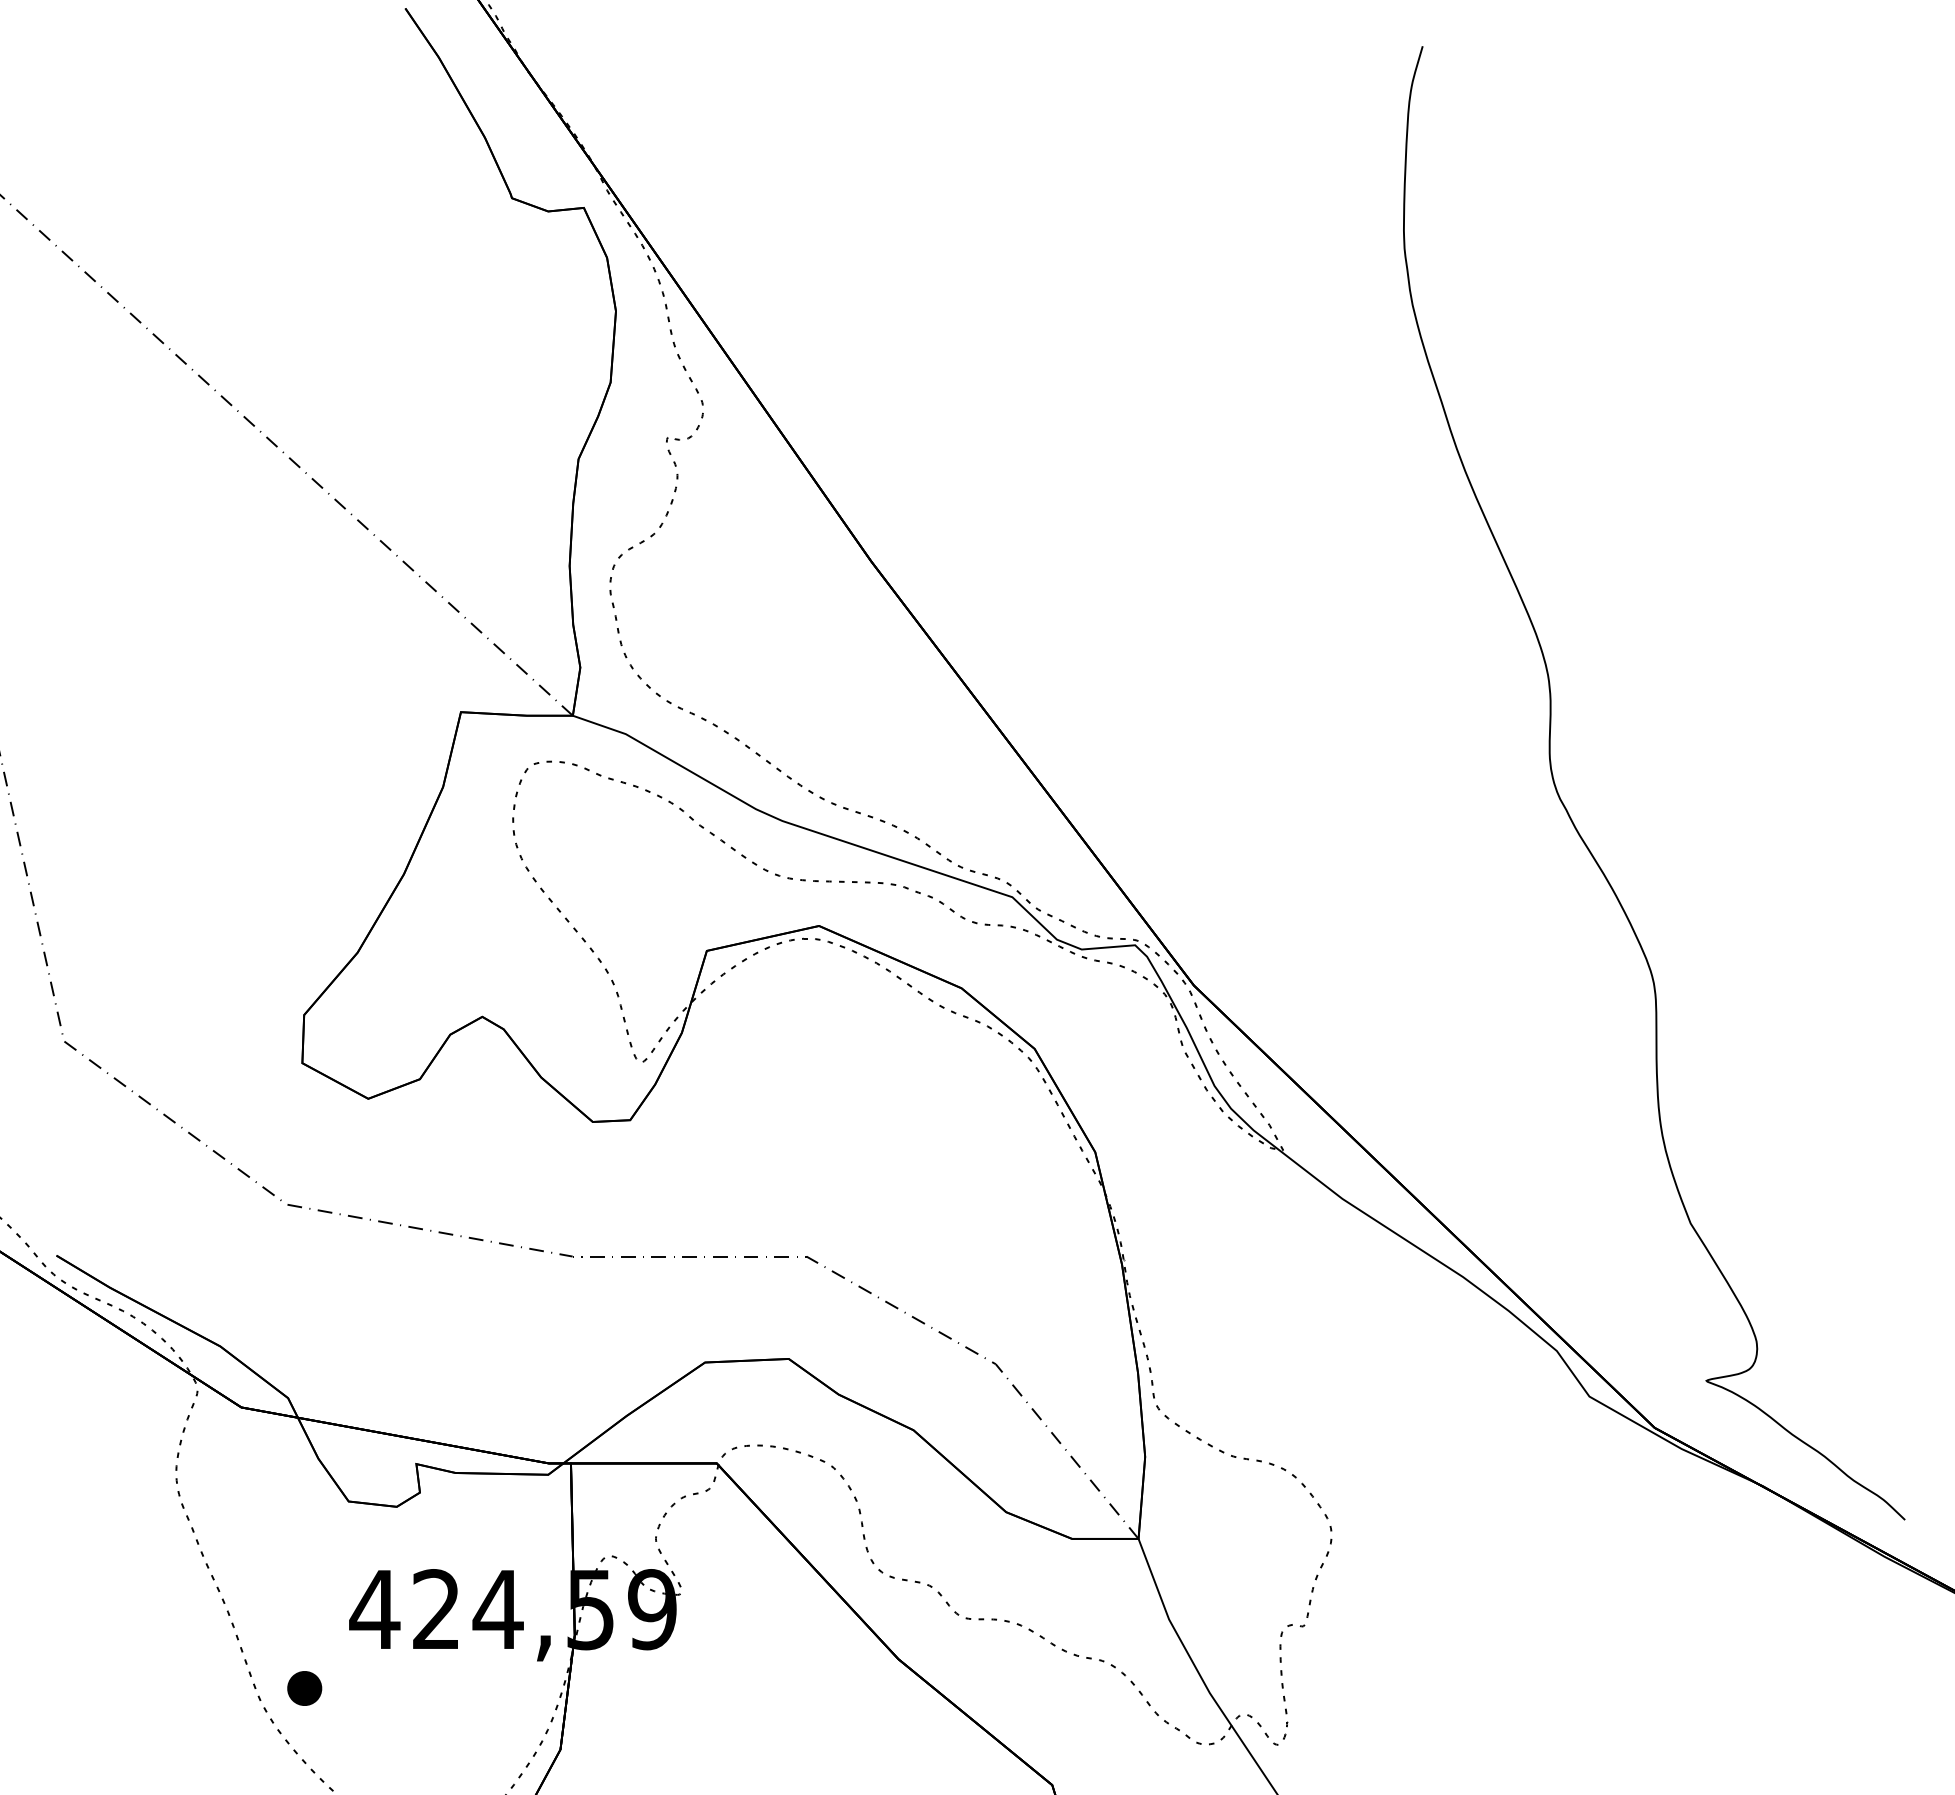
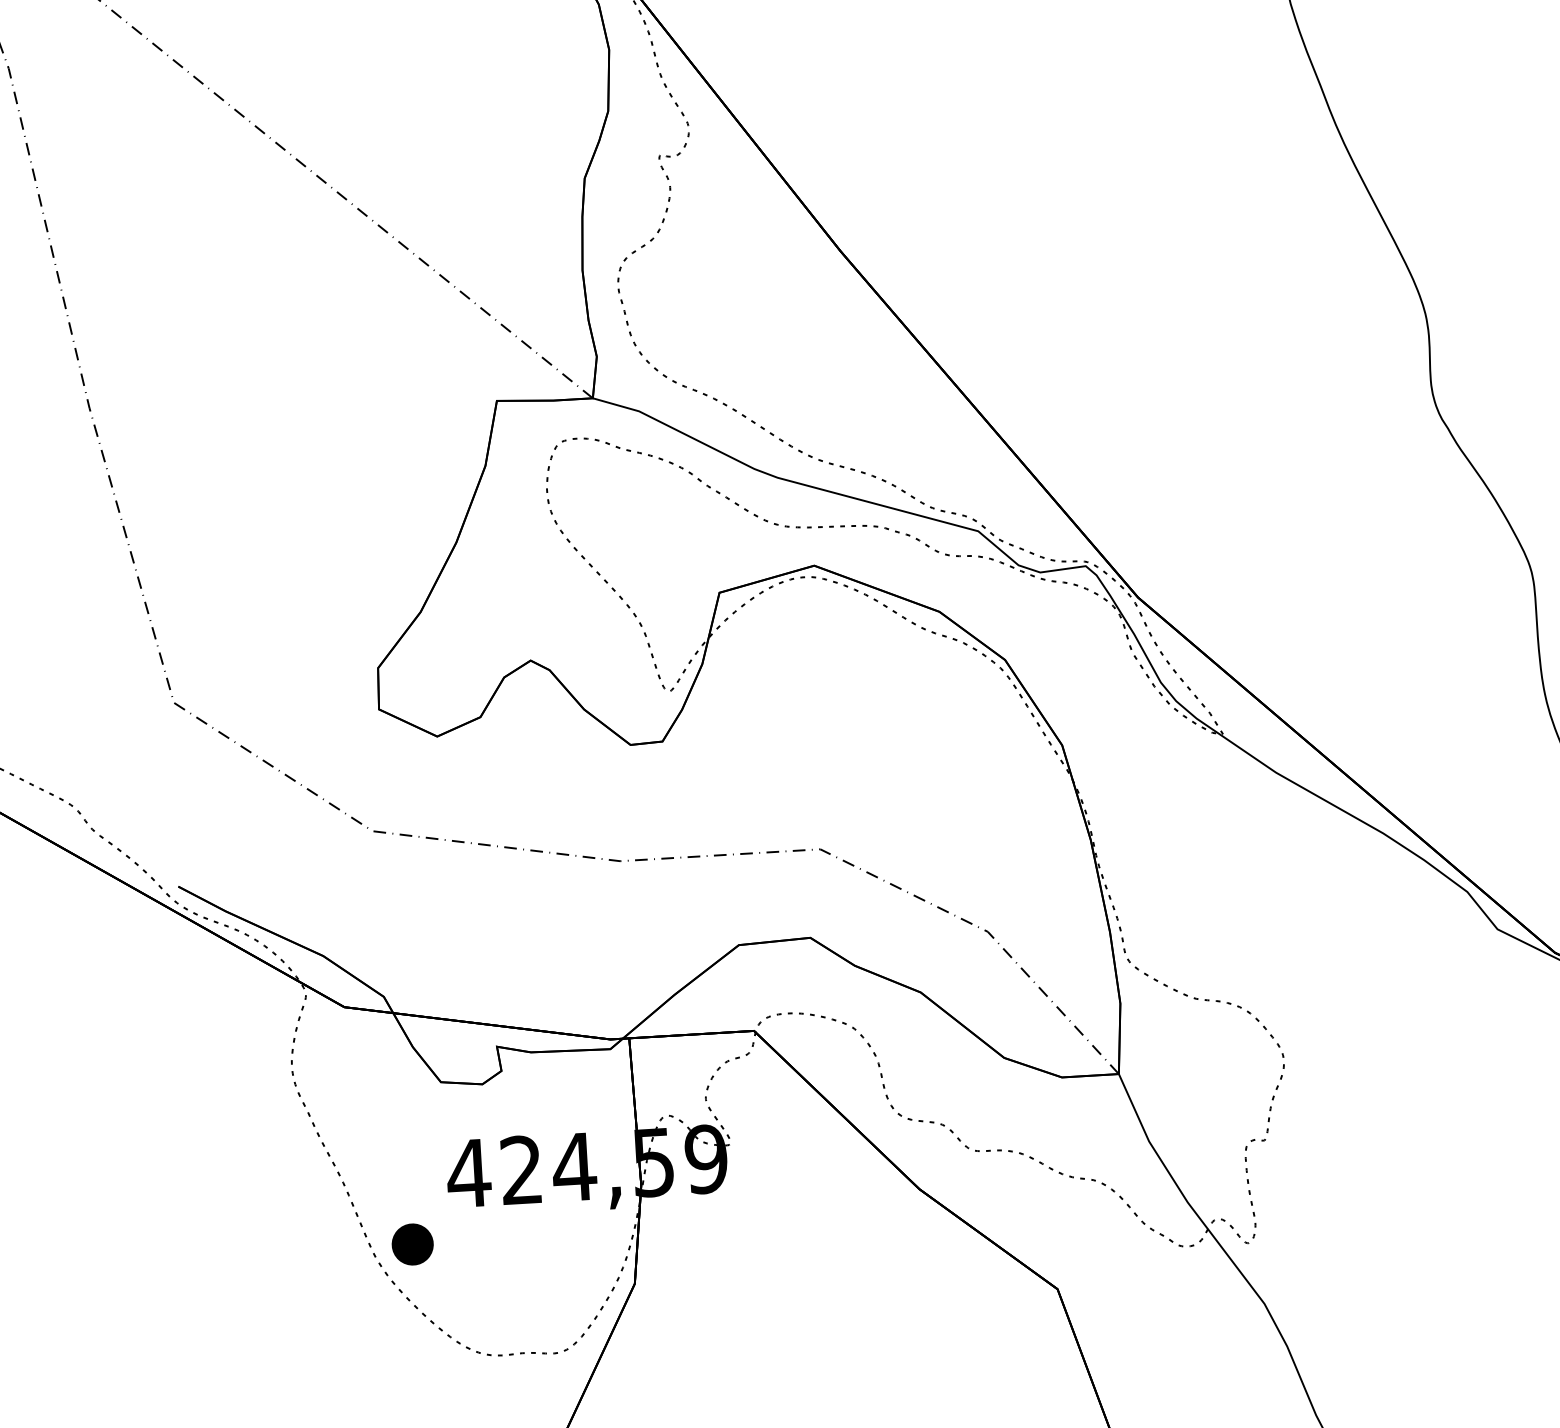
part: (304, 1688) -> (412, 1244), size x1.4

